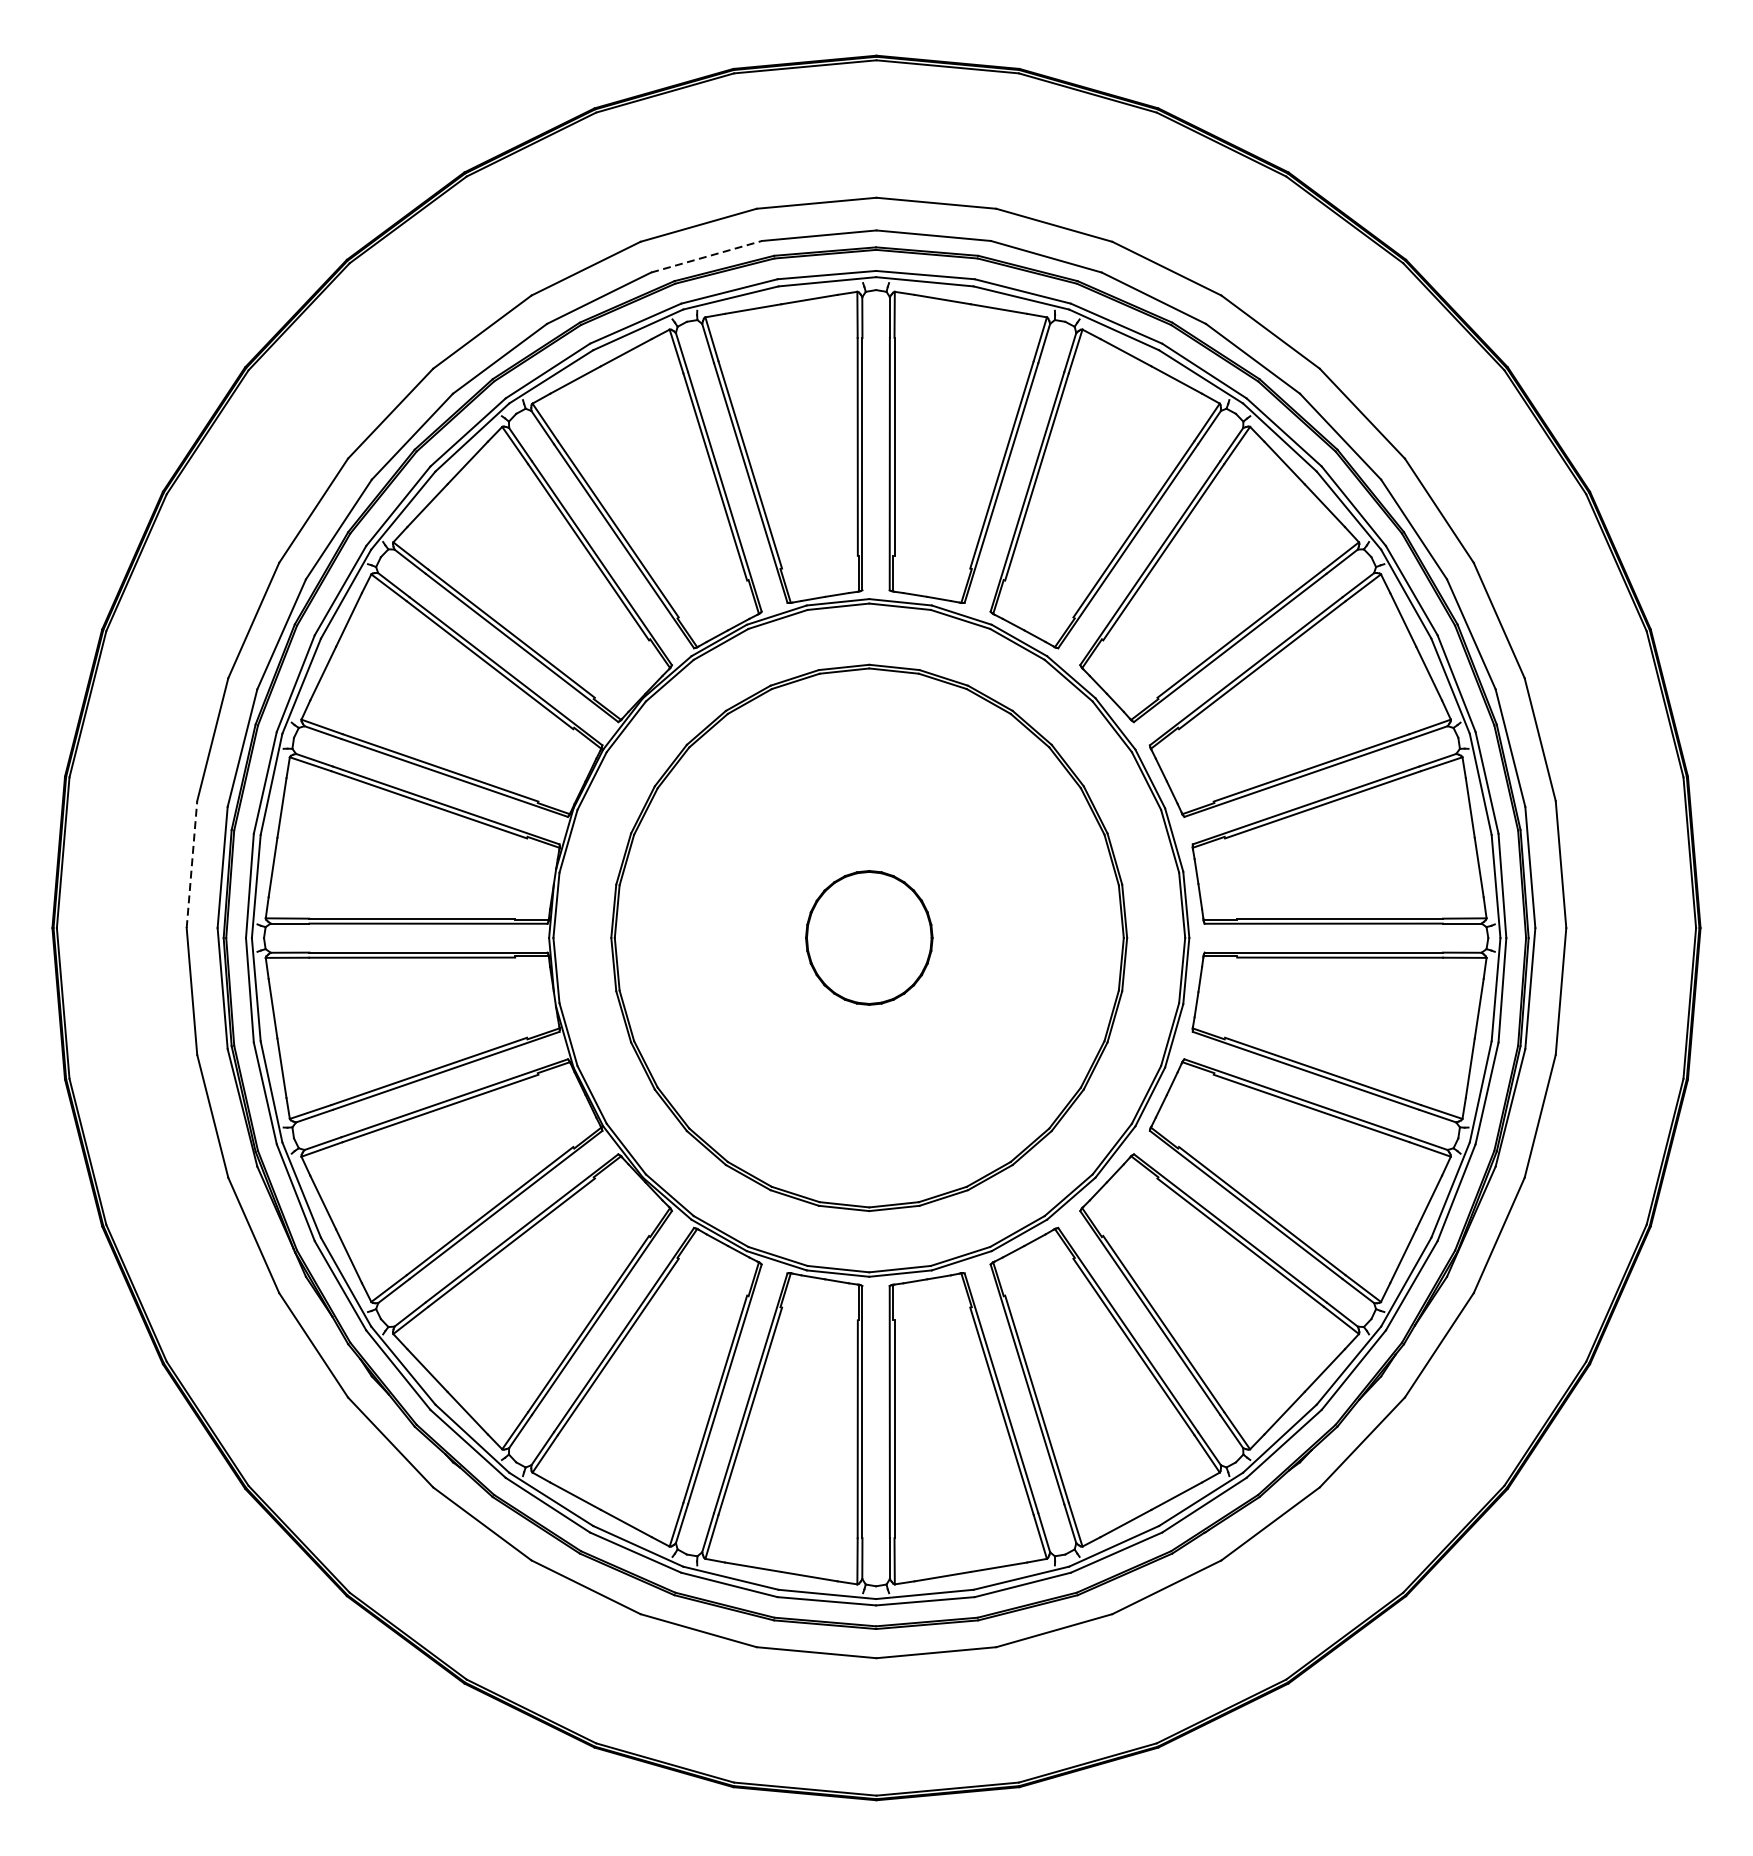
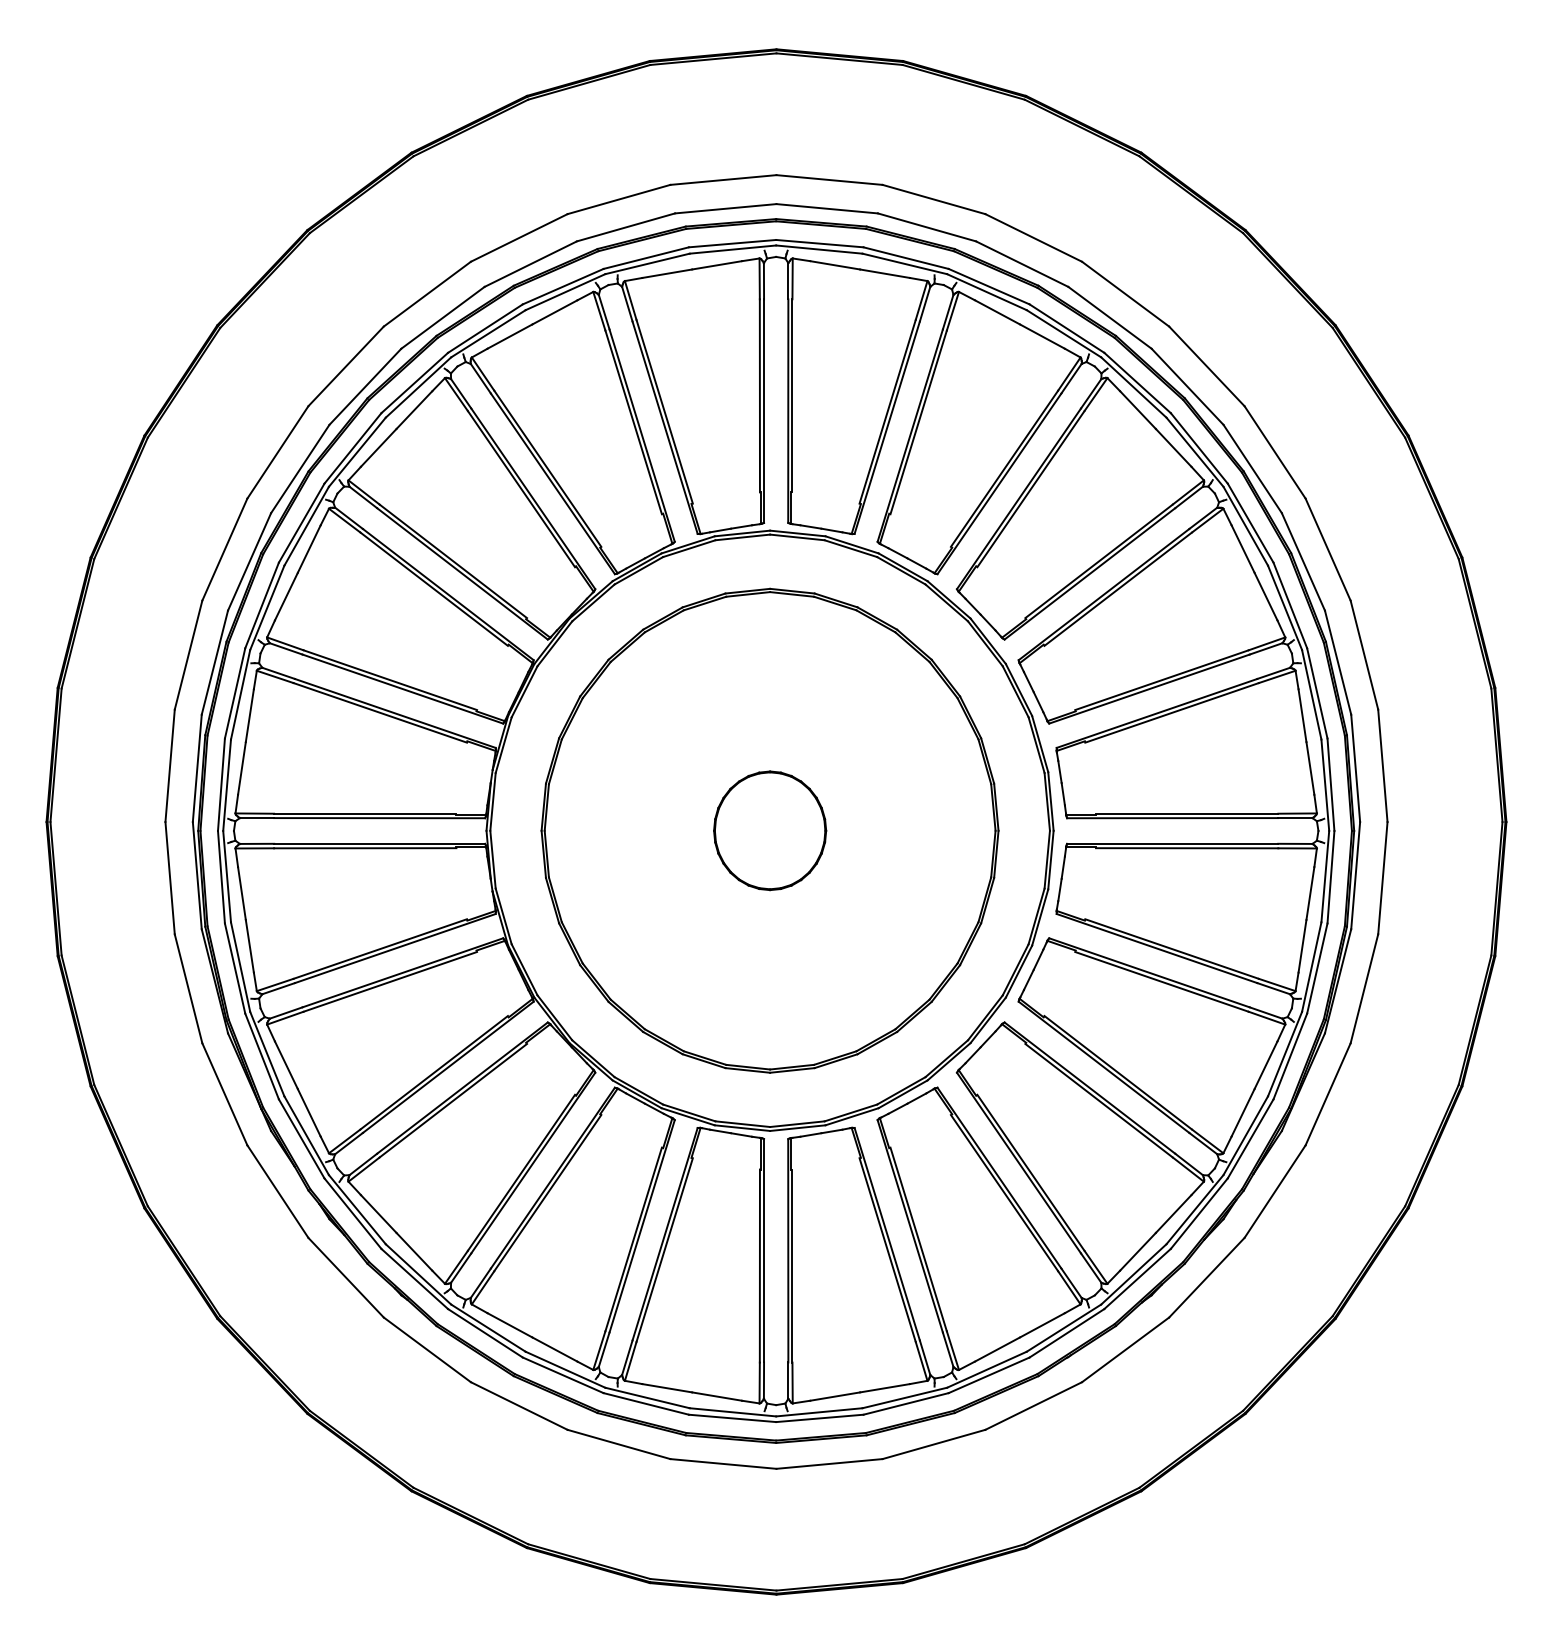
line: (707, 256) -> (626, 227), dashed -> solid
line: (192, 864) -> (170, 765), dashed -> solid

